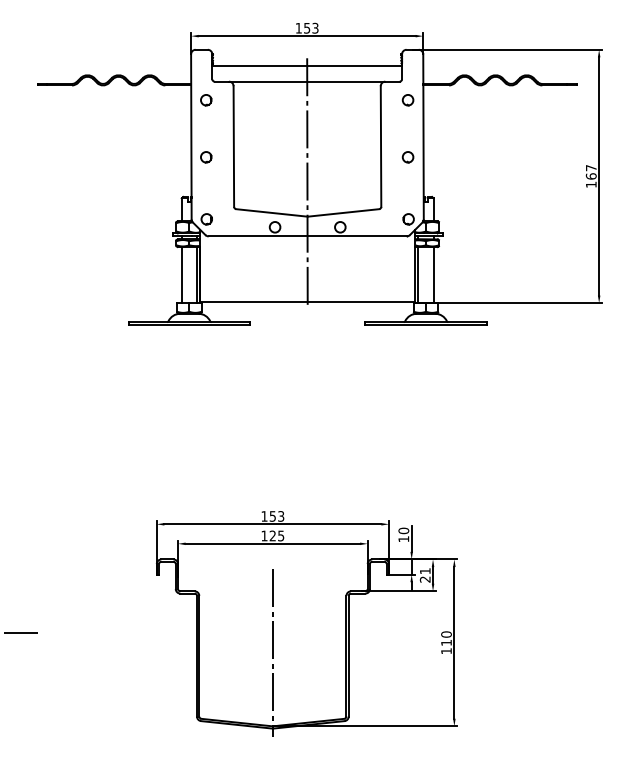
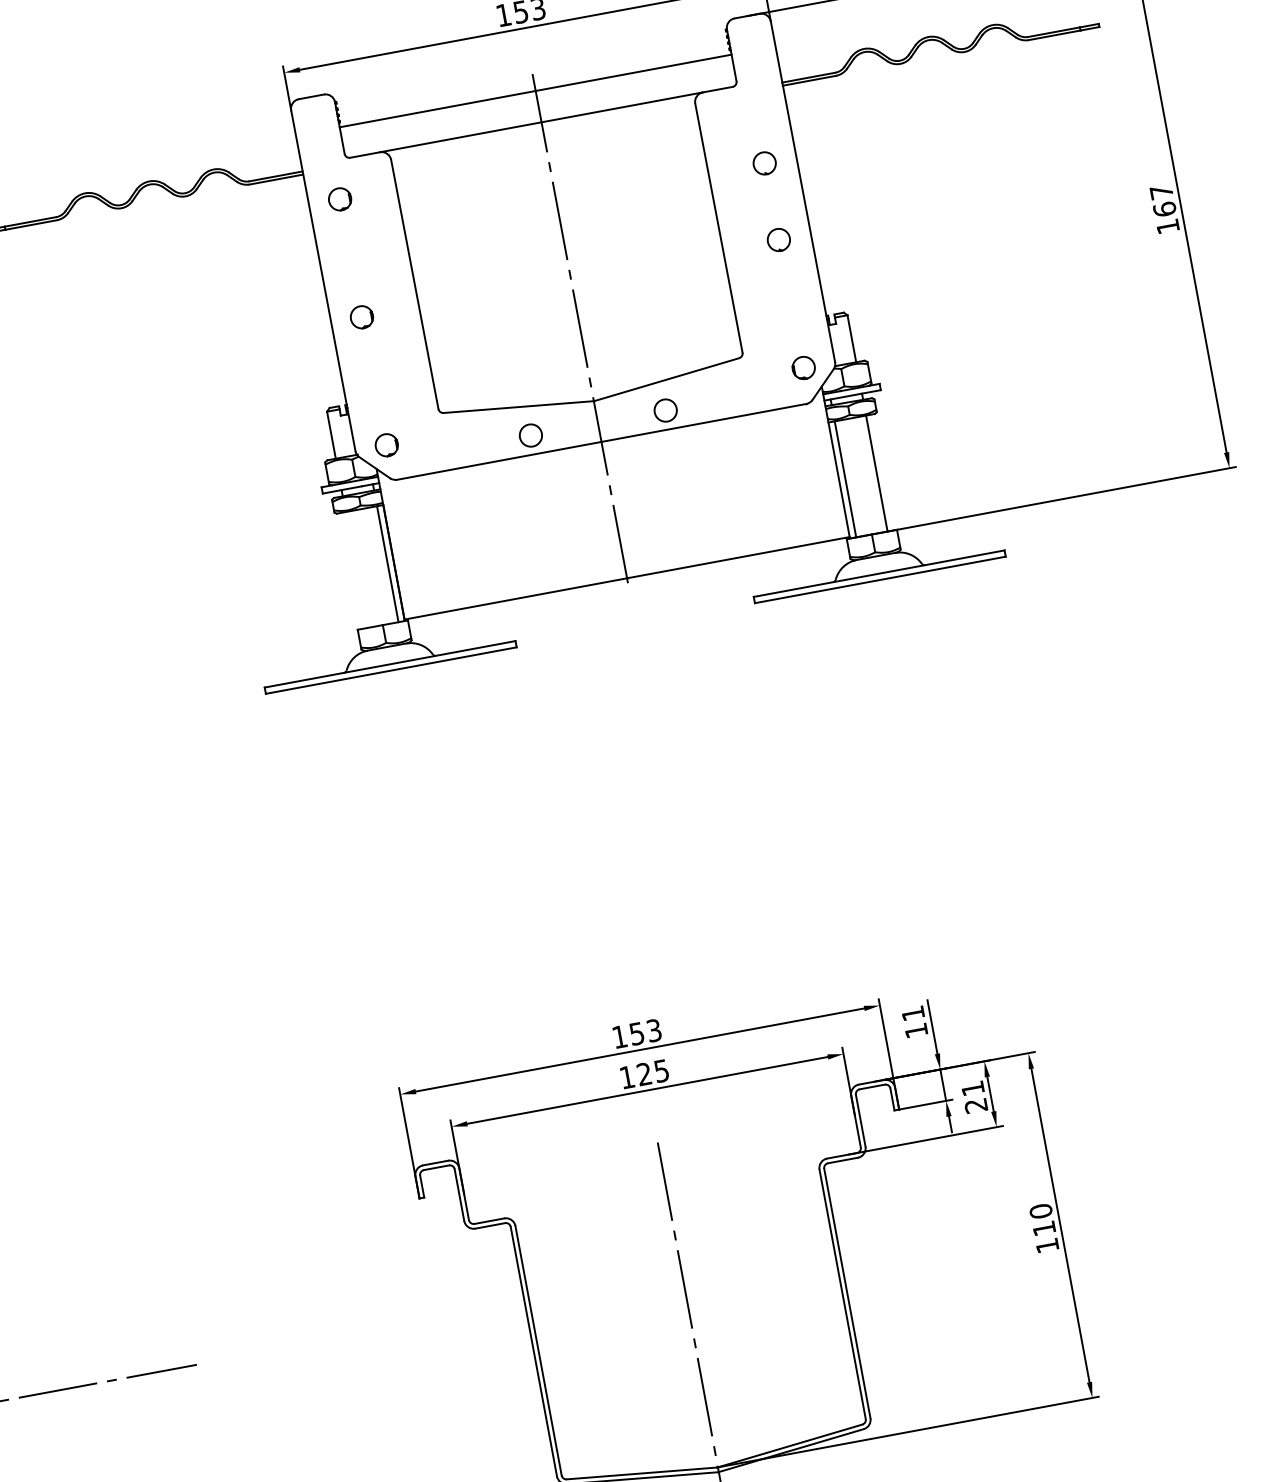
part: (407, 100) -> (763, 164), moved
line: (181, 275) -> (356, 570), removed
text: (403, 530) -> (912, 1012), 10 -> 11

